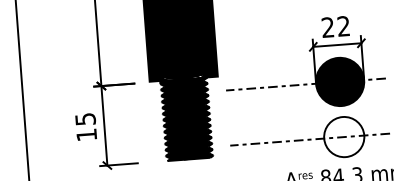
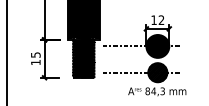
text: (326, 26) -> (153, 19), 22 -> 12
hatch: (343, 136) -> (157, 72), added

